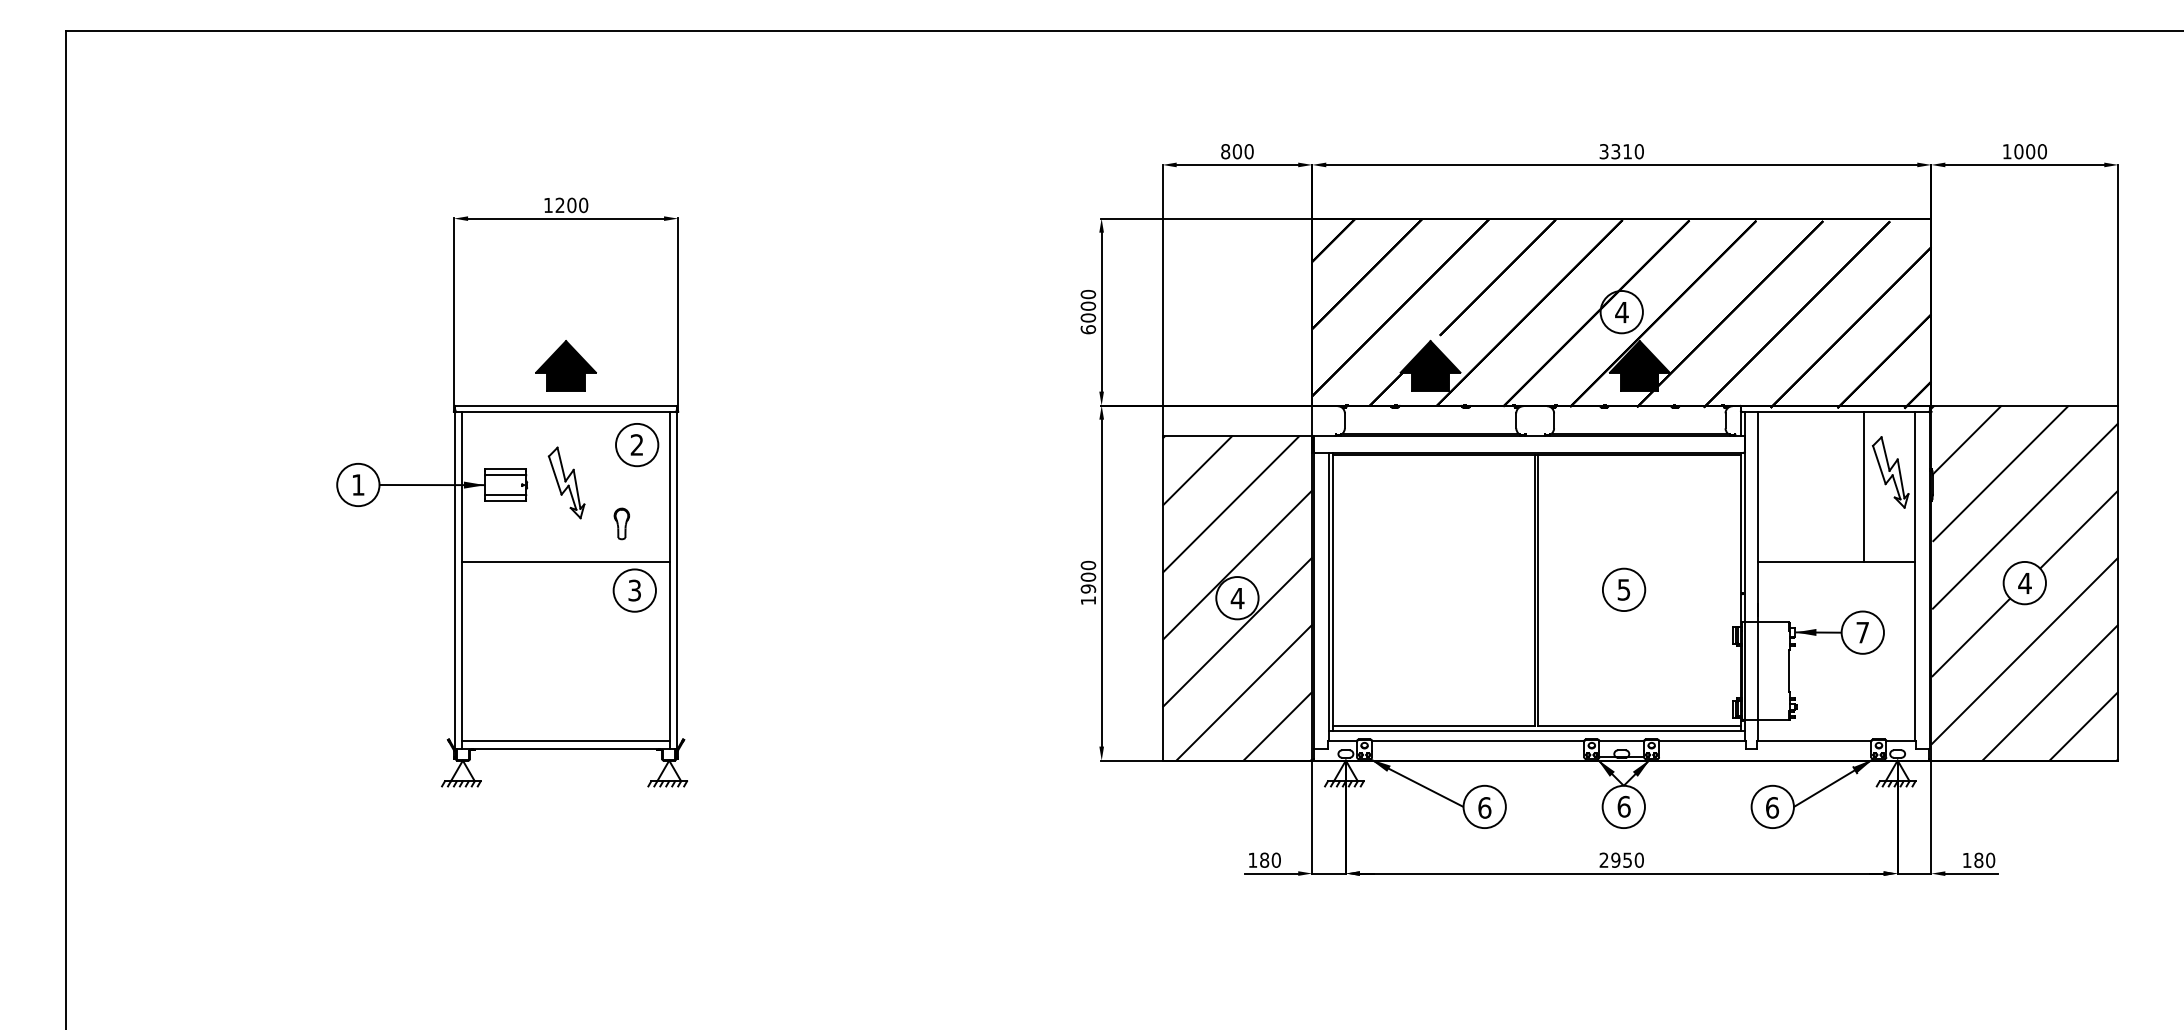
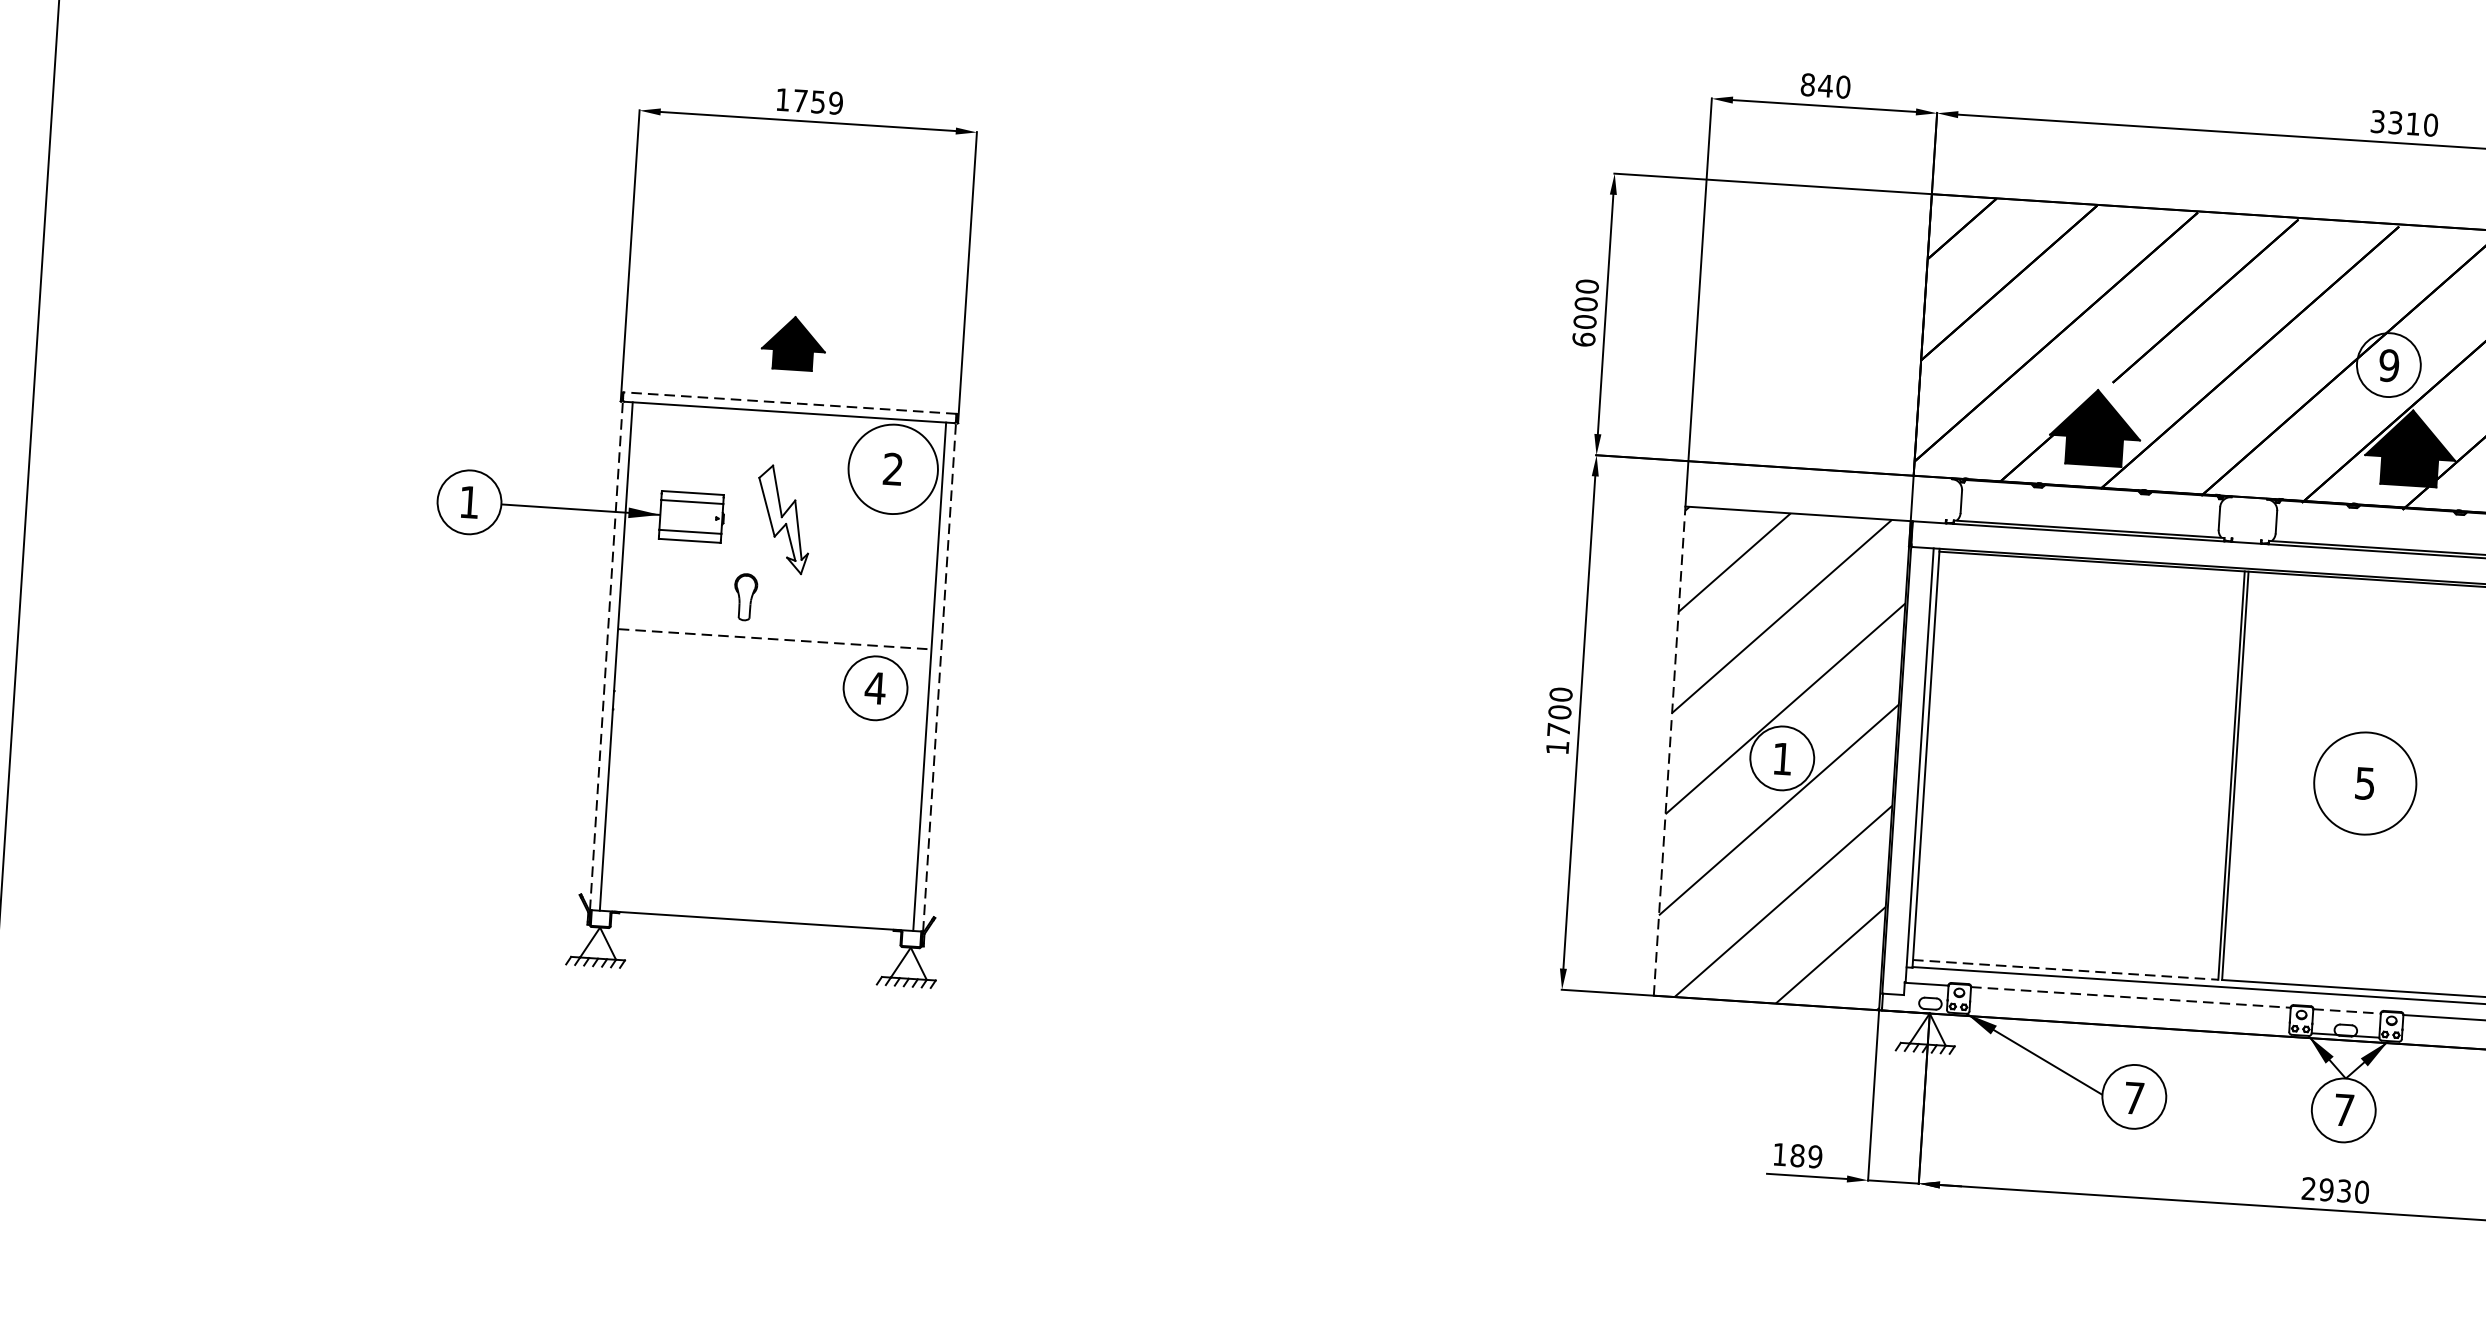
text: (1237, 151) -> (1825, 85), 800 -> 840
text: (571, 205) -> (817, 102), 1200 -> 1759
text: (1621, 312) -> (2388, 365), 4 -> 9
part: (565, 365) -> (793, 342), size x0.7
line: (566, 405) -> (790, 402), solid -> dashed
circle: (637, 444) -> (893, 468), size x1.4
part: (621, 523) -> (744, 596), moved
line: (566, 562) -> (775, 639), solid -> dashed
line: (455, 579) -> (606, 654), solid -> dashed
line: (676, 579) -> (939, 675), solid -> dashed
text: (1088, 588) -> (1558, 729), 1900 -> 1700
circle: (1623, 589) -> (2364, 782), size x1.6
text: (634, 590) -> (875, 688), 3 -> 4
line: (1162, 597) -> (1669, 750), solid -> dashed
text: (1237, 598) -> (1782, 758), 4 -> 1
line: (1434, 725) -> (2066, 969), solid -> dashed
line: (566, 741) -> (757, 908), removed
line: (1478, 741) -> (2131, 997), solid -> dashed
line: (1622, 741) -> (2348, 1011), solid -> dashed
text: (1623, 806) -> (2343, 1109), 6 -> 7
text: (1484, 807) -> (2133, 1097), 6 -> 7
text: (1627, 859) -> (2344, 1189), 2950 -> 2930
text: (1275, 860) -> (1814, 1157), 180 -> 189

